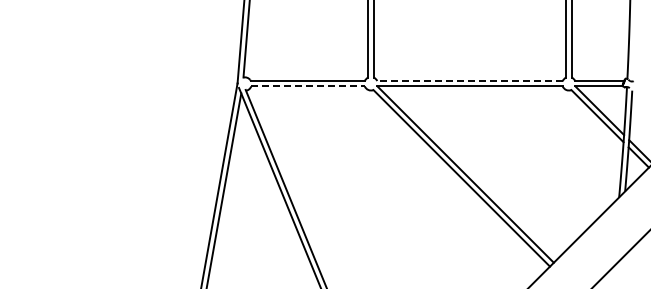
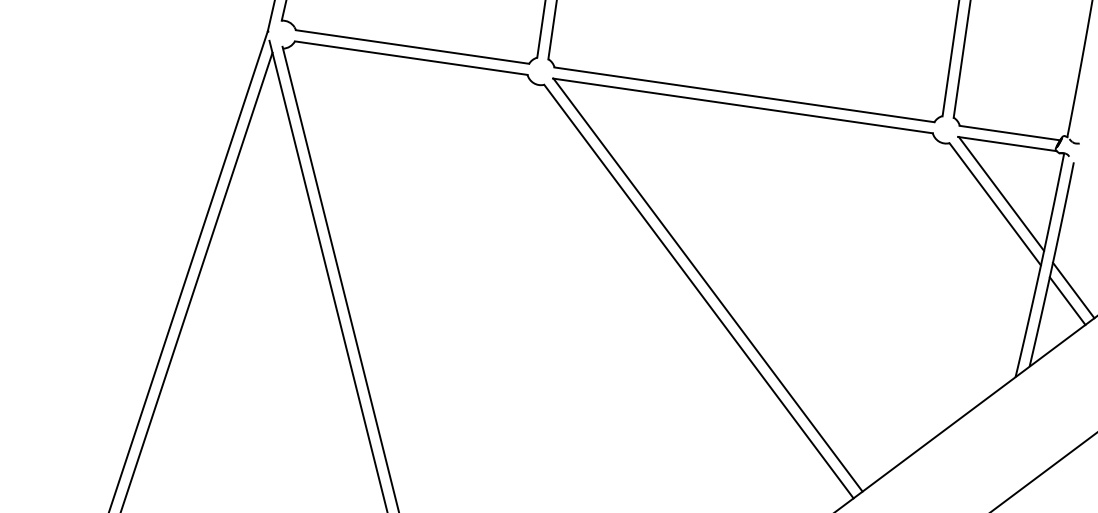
line: (469, 81) -> (743, 95), dashed -> solid
line: (308, 86) -> (412, 58), dashed -> solid

